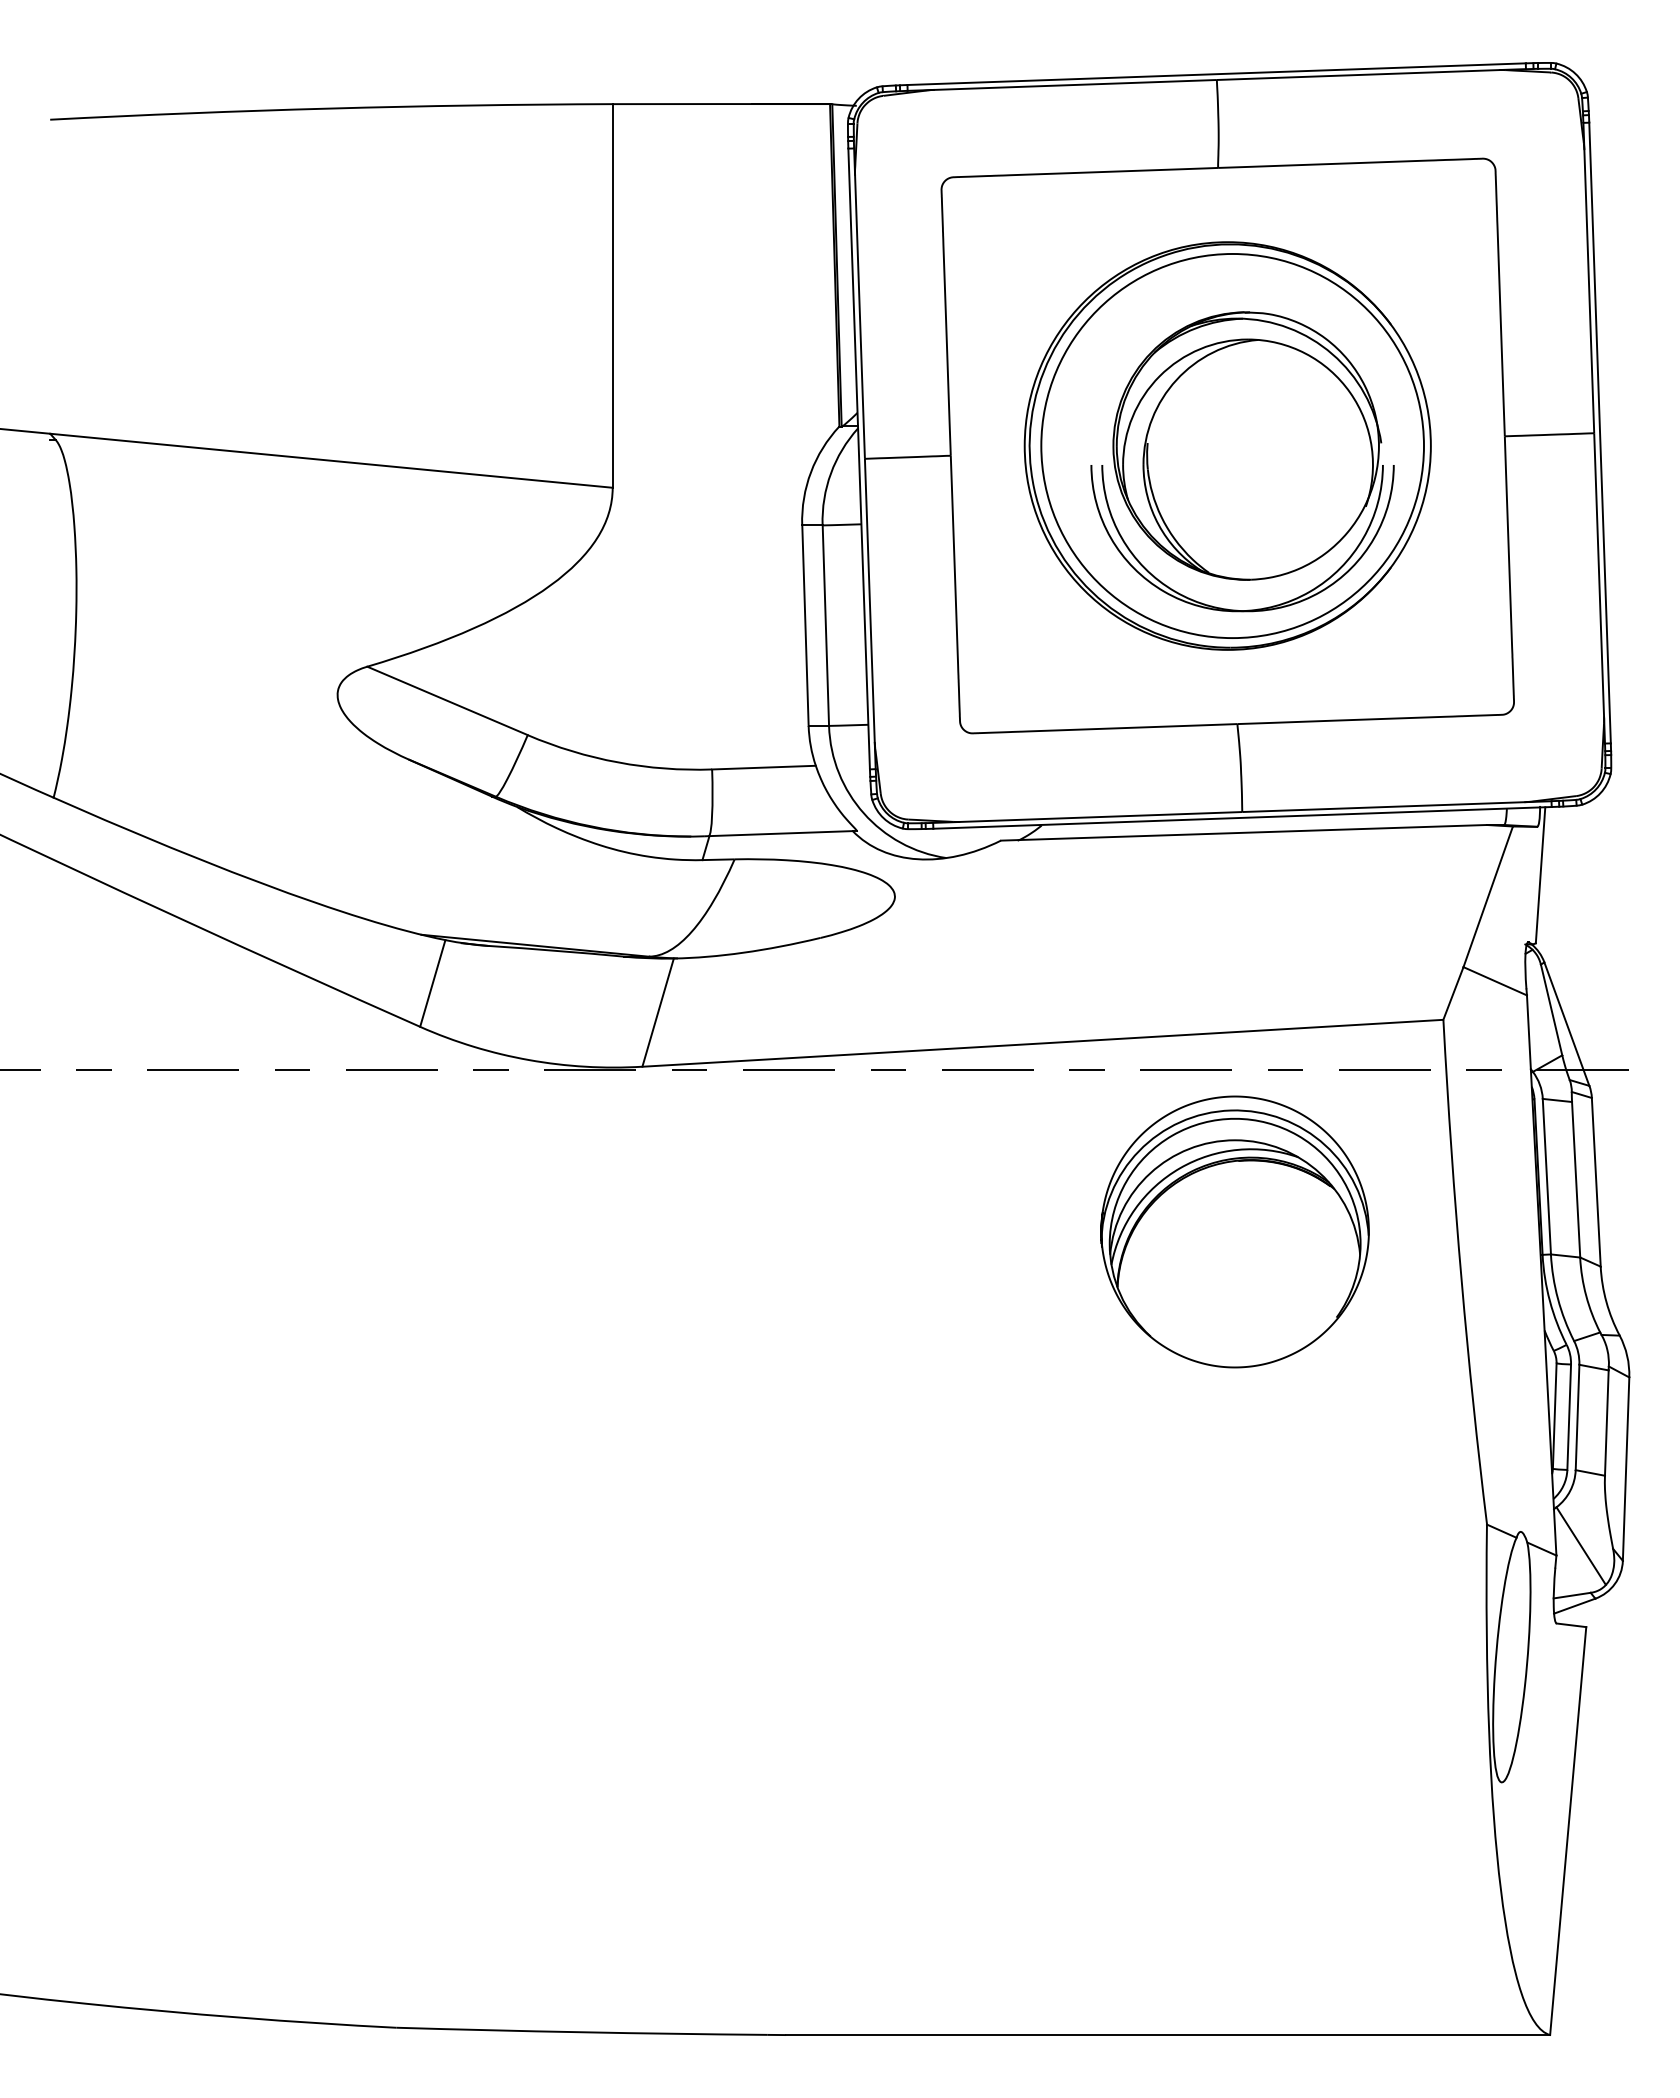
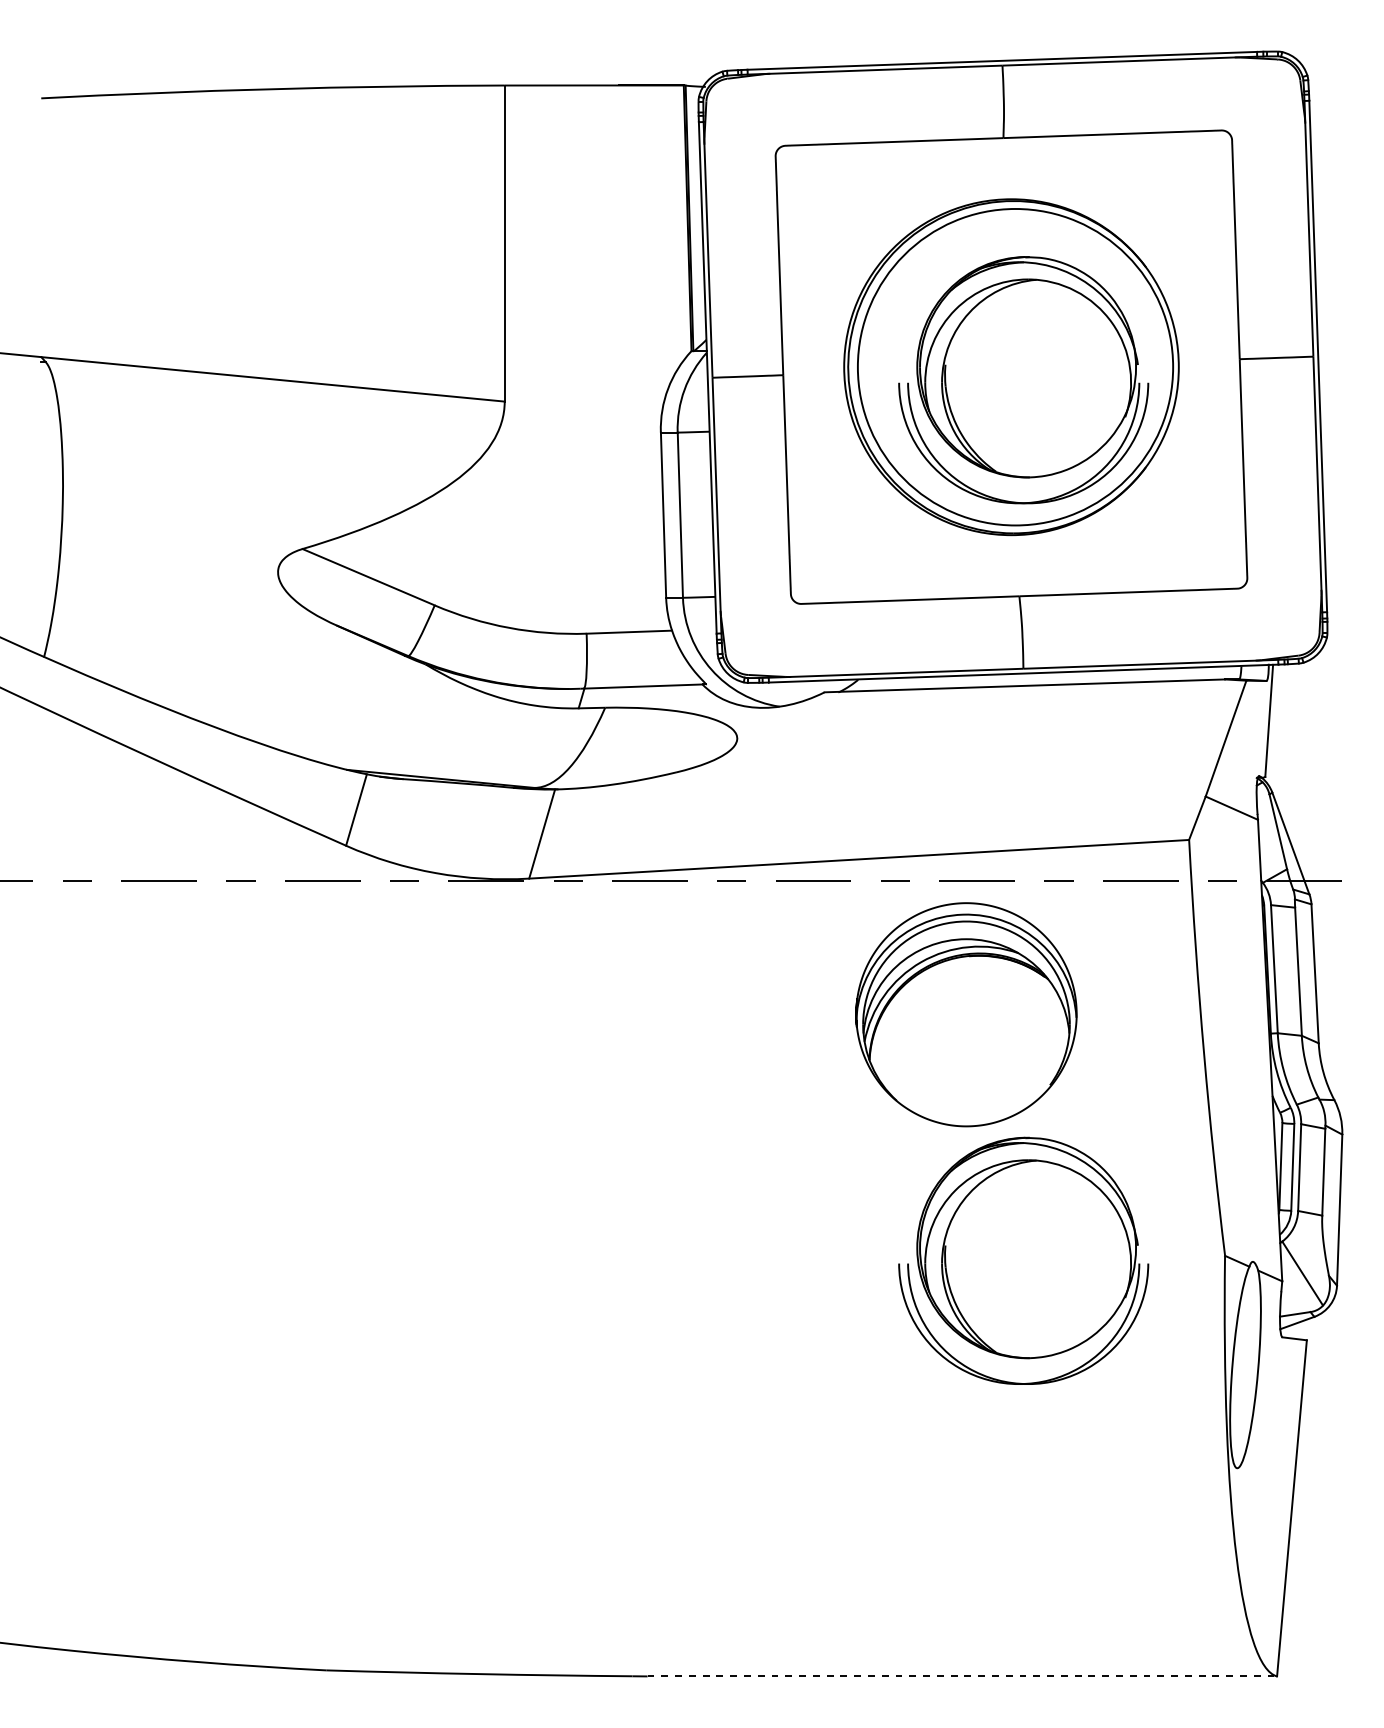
part: (1234, 1231) -> (965, 1014), moved
part: (1242, 1530) -> (1023, 1260), added
line: (1168, 2035) -> (962, 1676), solid -> dashed

